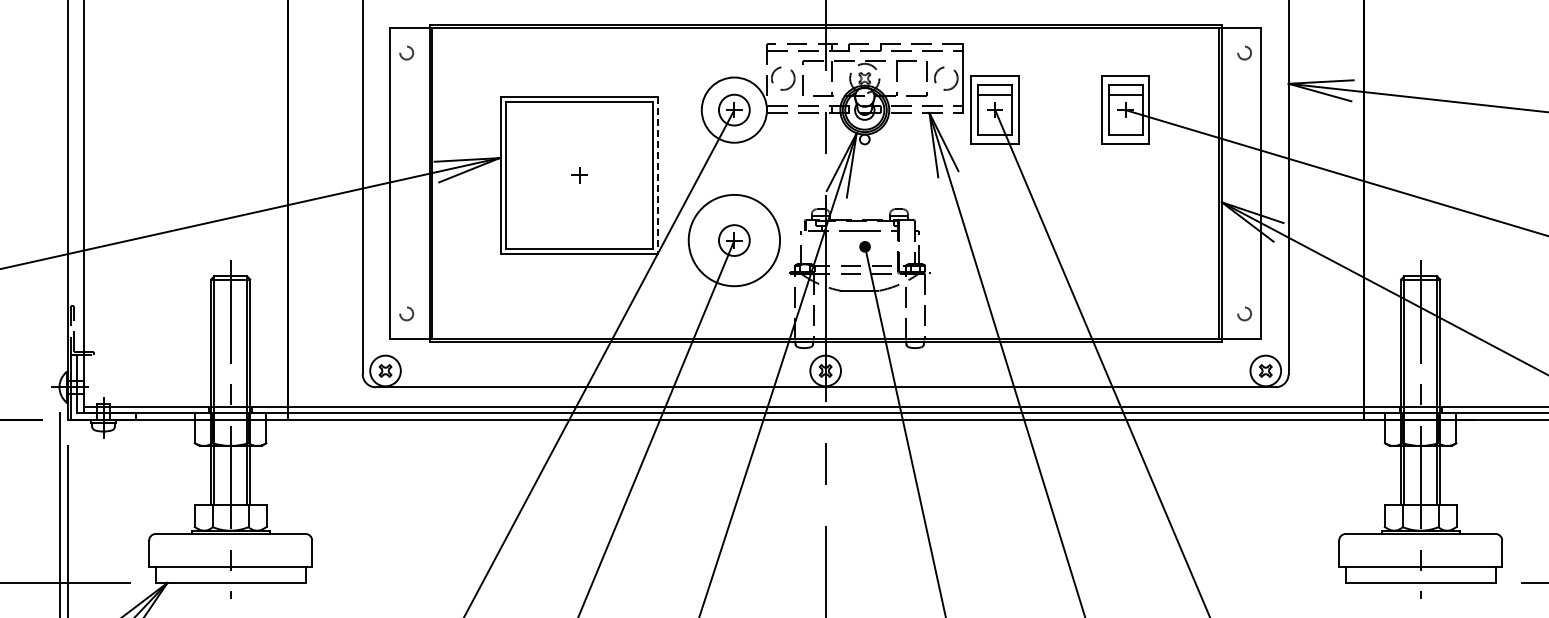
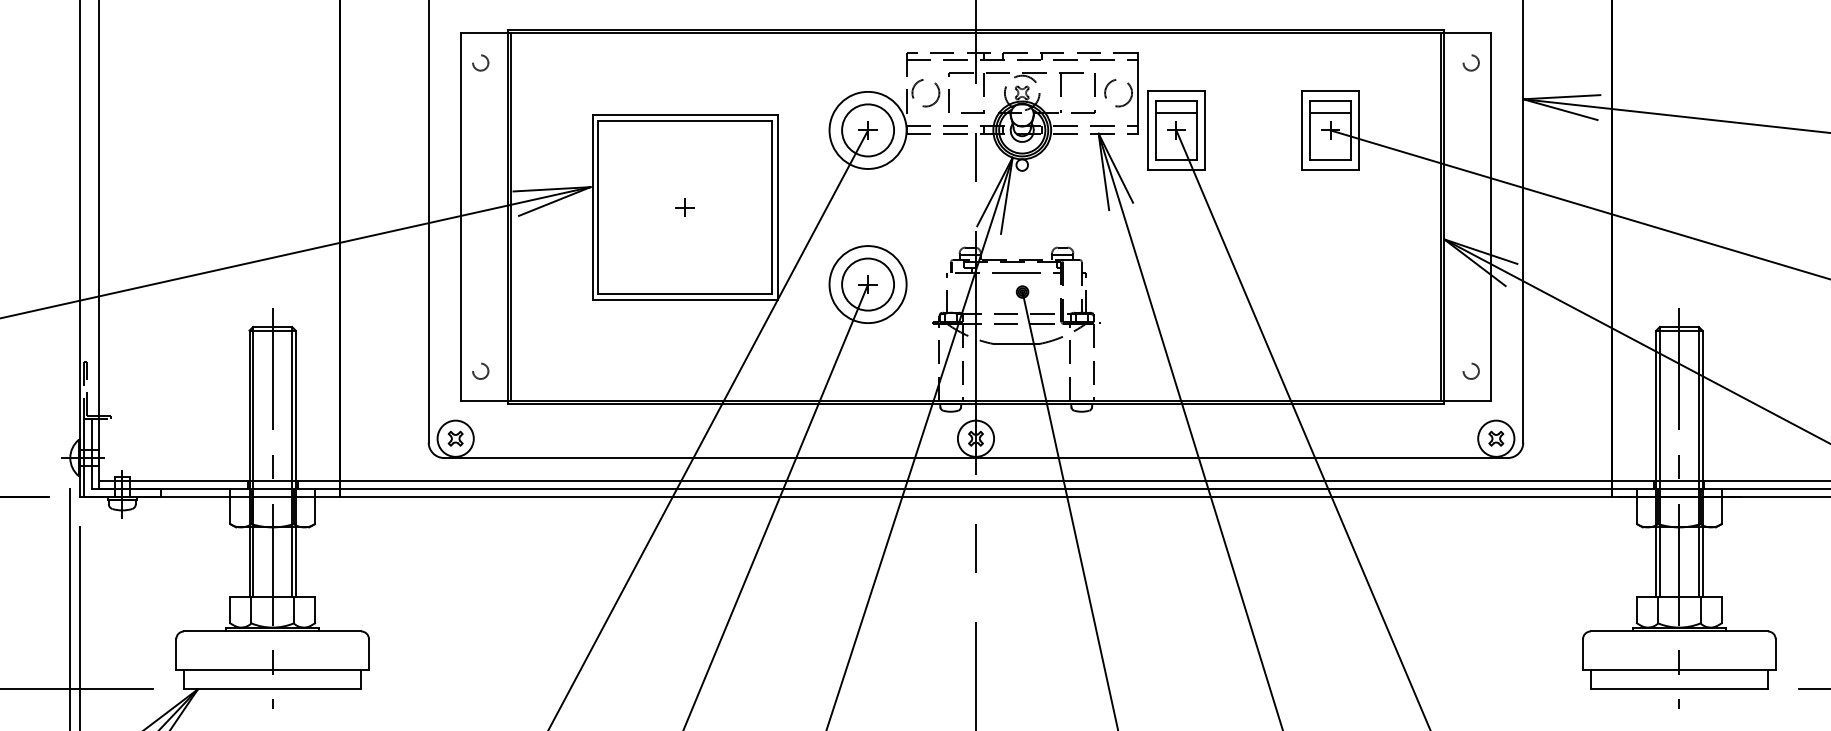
circle: (734, 110) -> (868, 130), size x1.43
line: (657, 175) -> (777, 207), dashed -> solid
circle: (734, 240) -> (868, 284), size x0.71
circle: (734, 240) -> (868, 284), size x1.43

